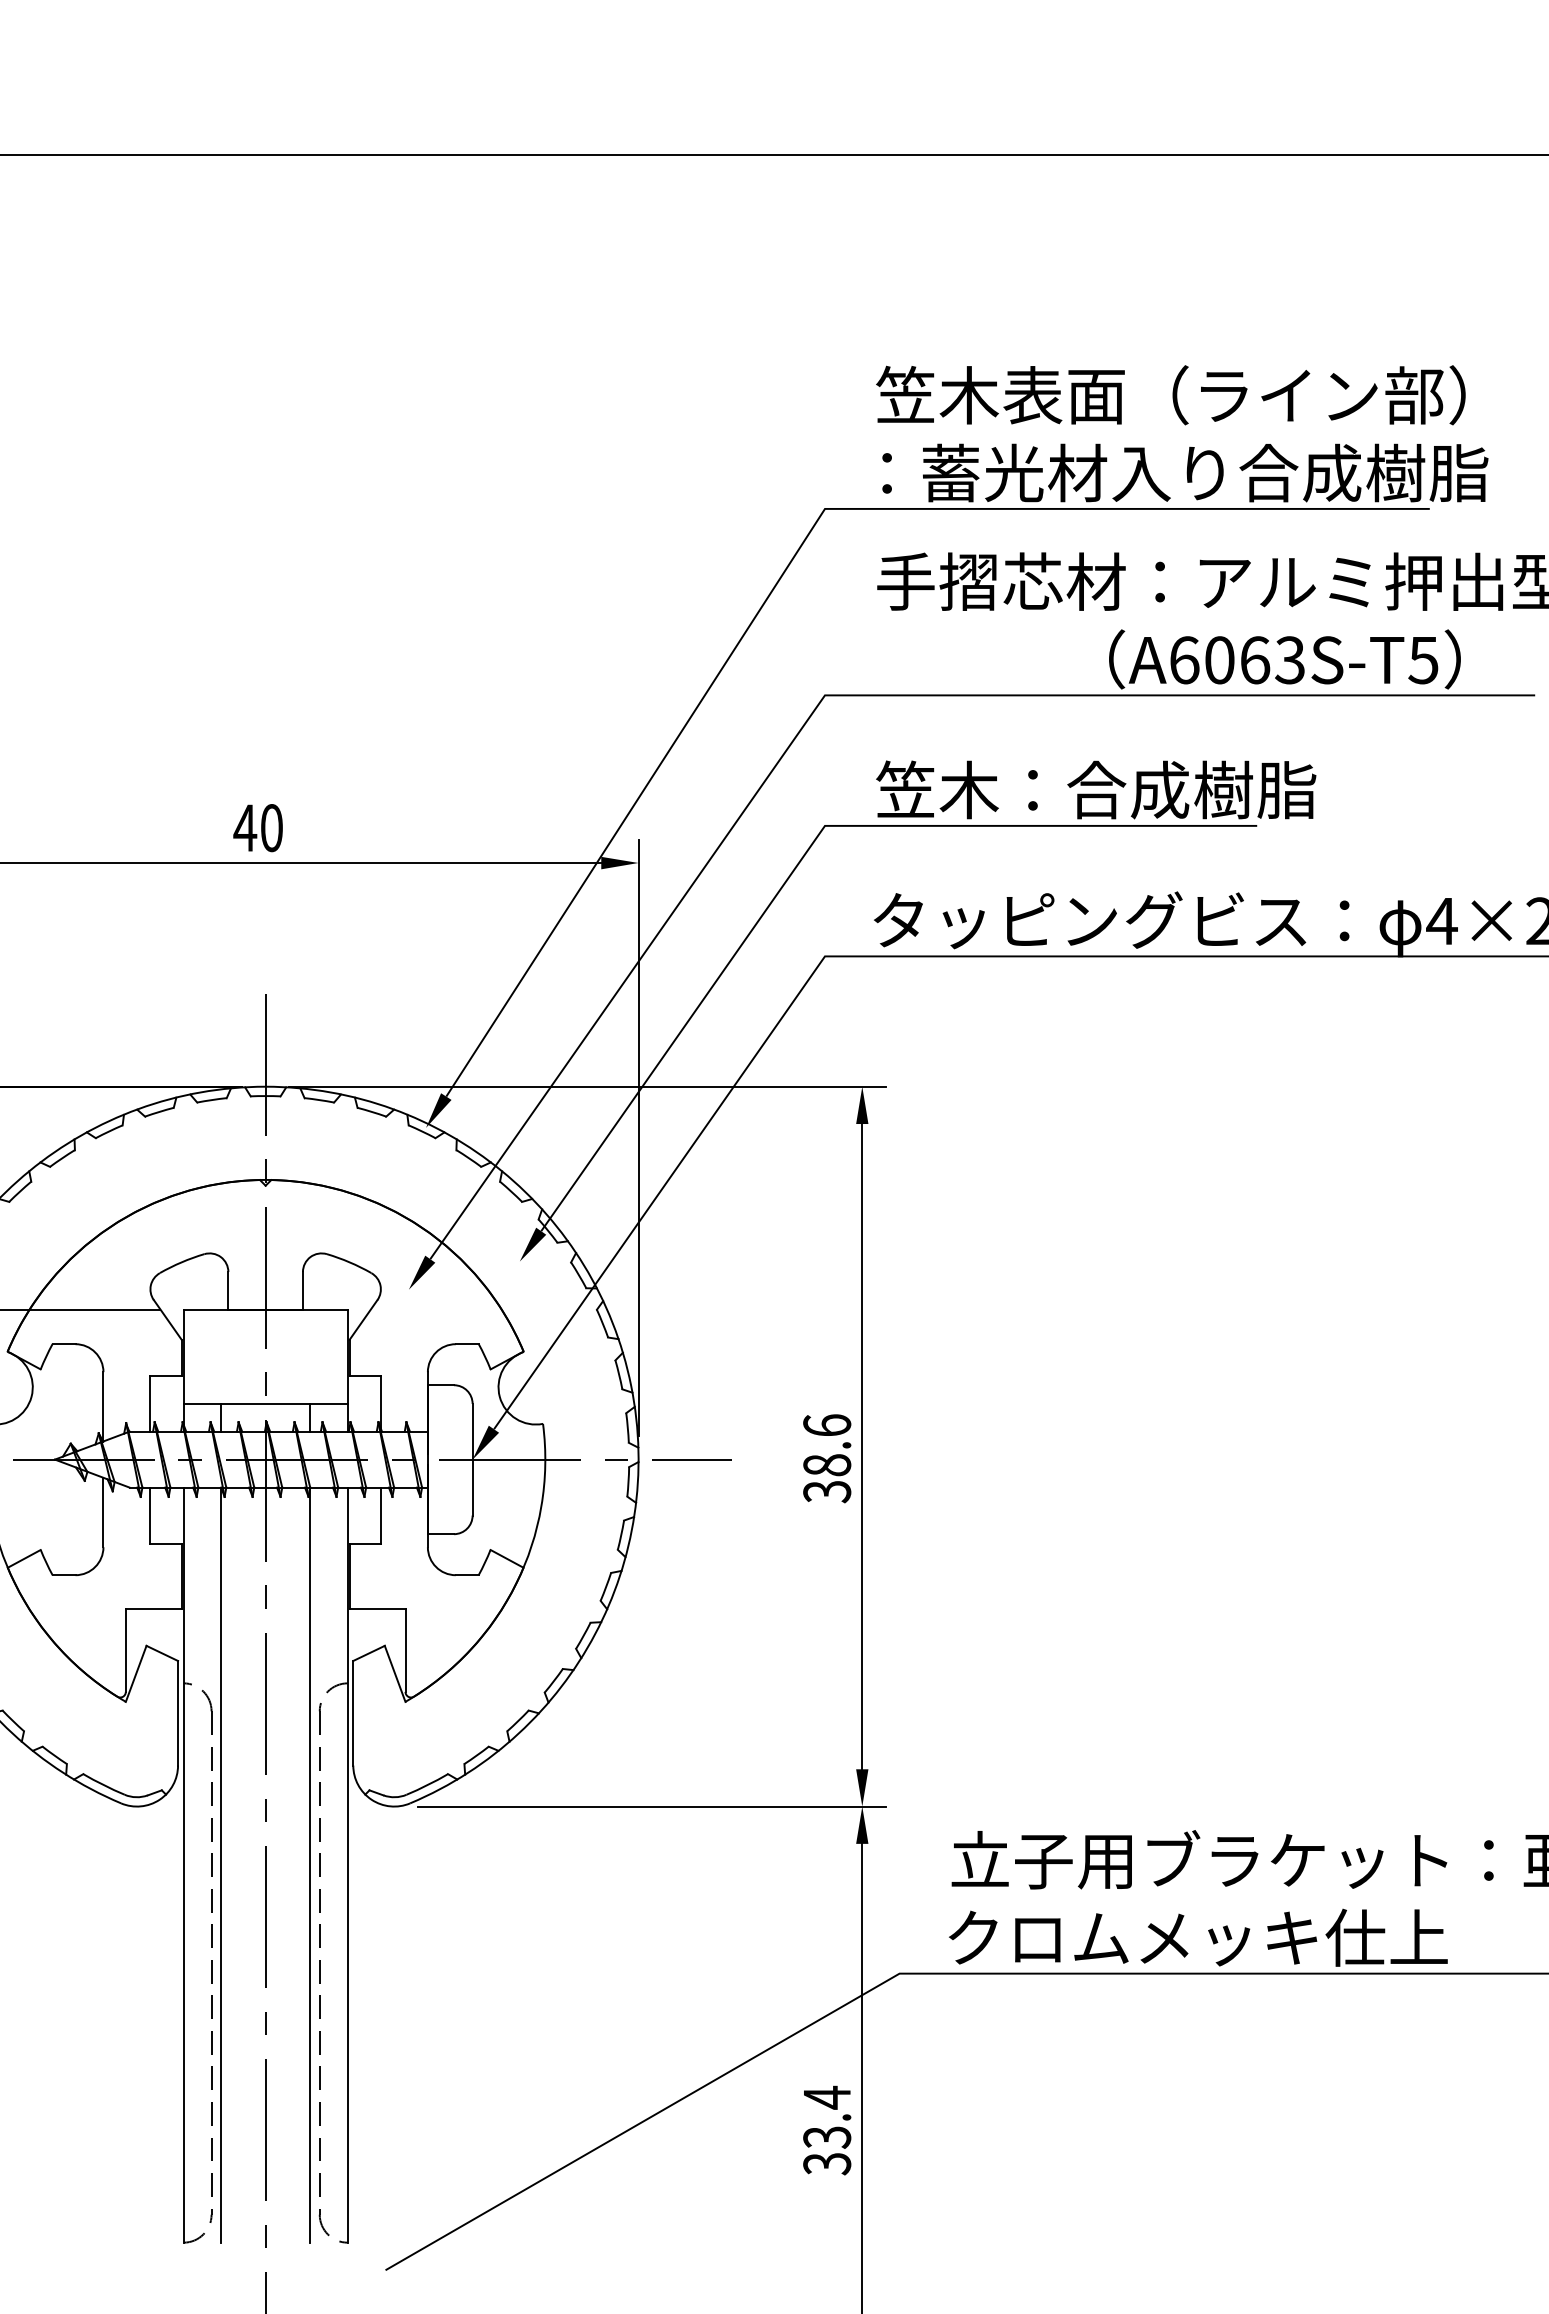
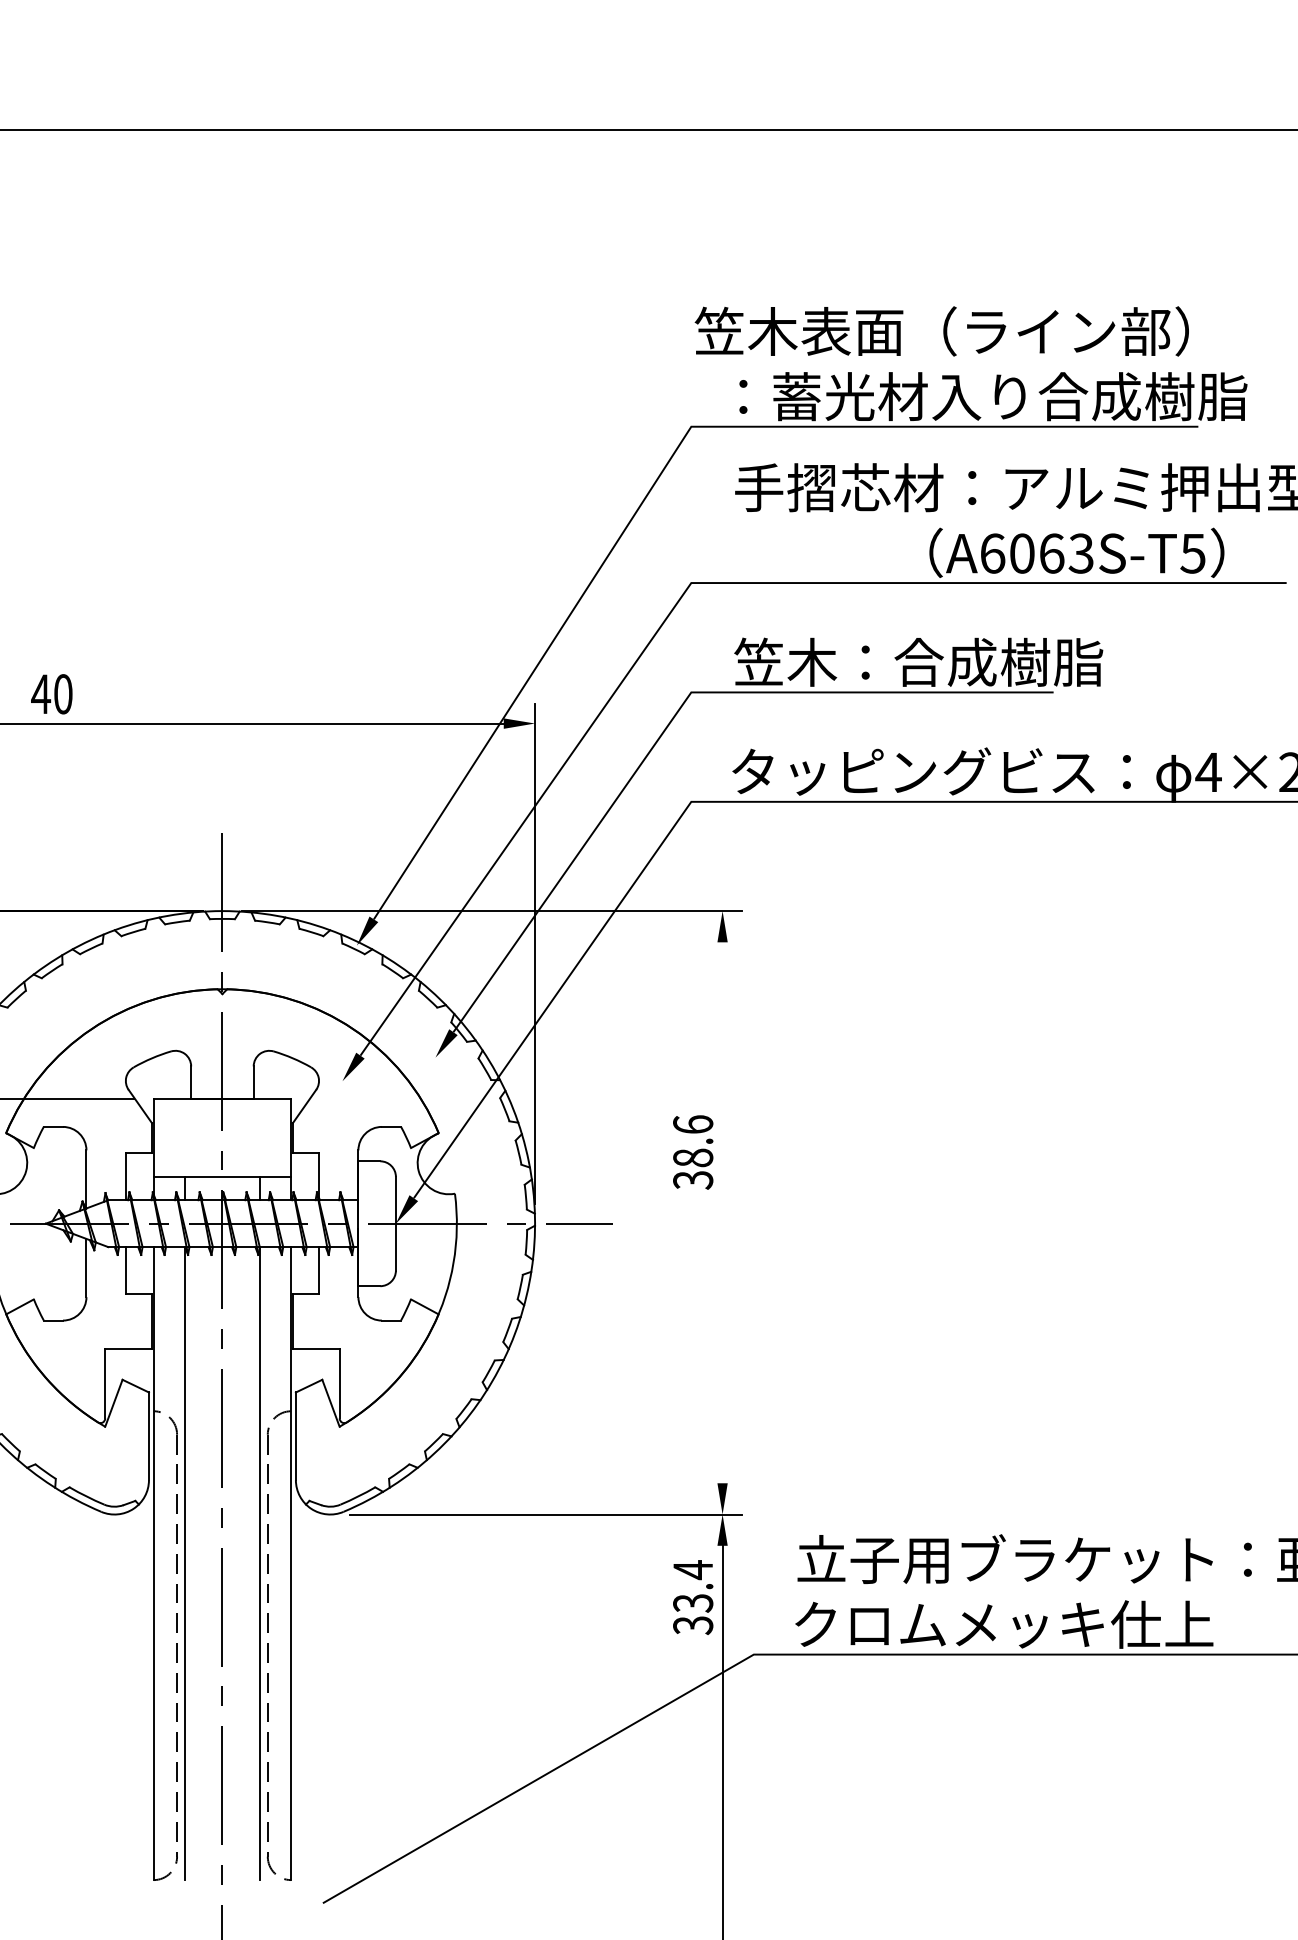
text: (1170, 395) -> (941, 331), moved
text: (257, 828) -> (51, 694), moved
line: (862, 1446) -> (722, 1212), removed
text: (827, 1458) -> (693, 1152), moved
text: (827, 2130) -> (693, 1597), moved

